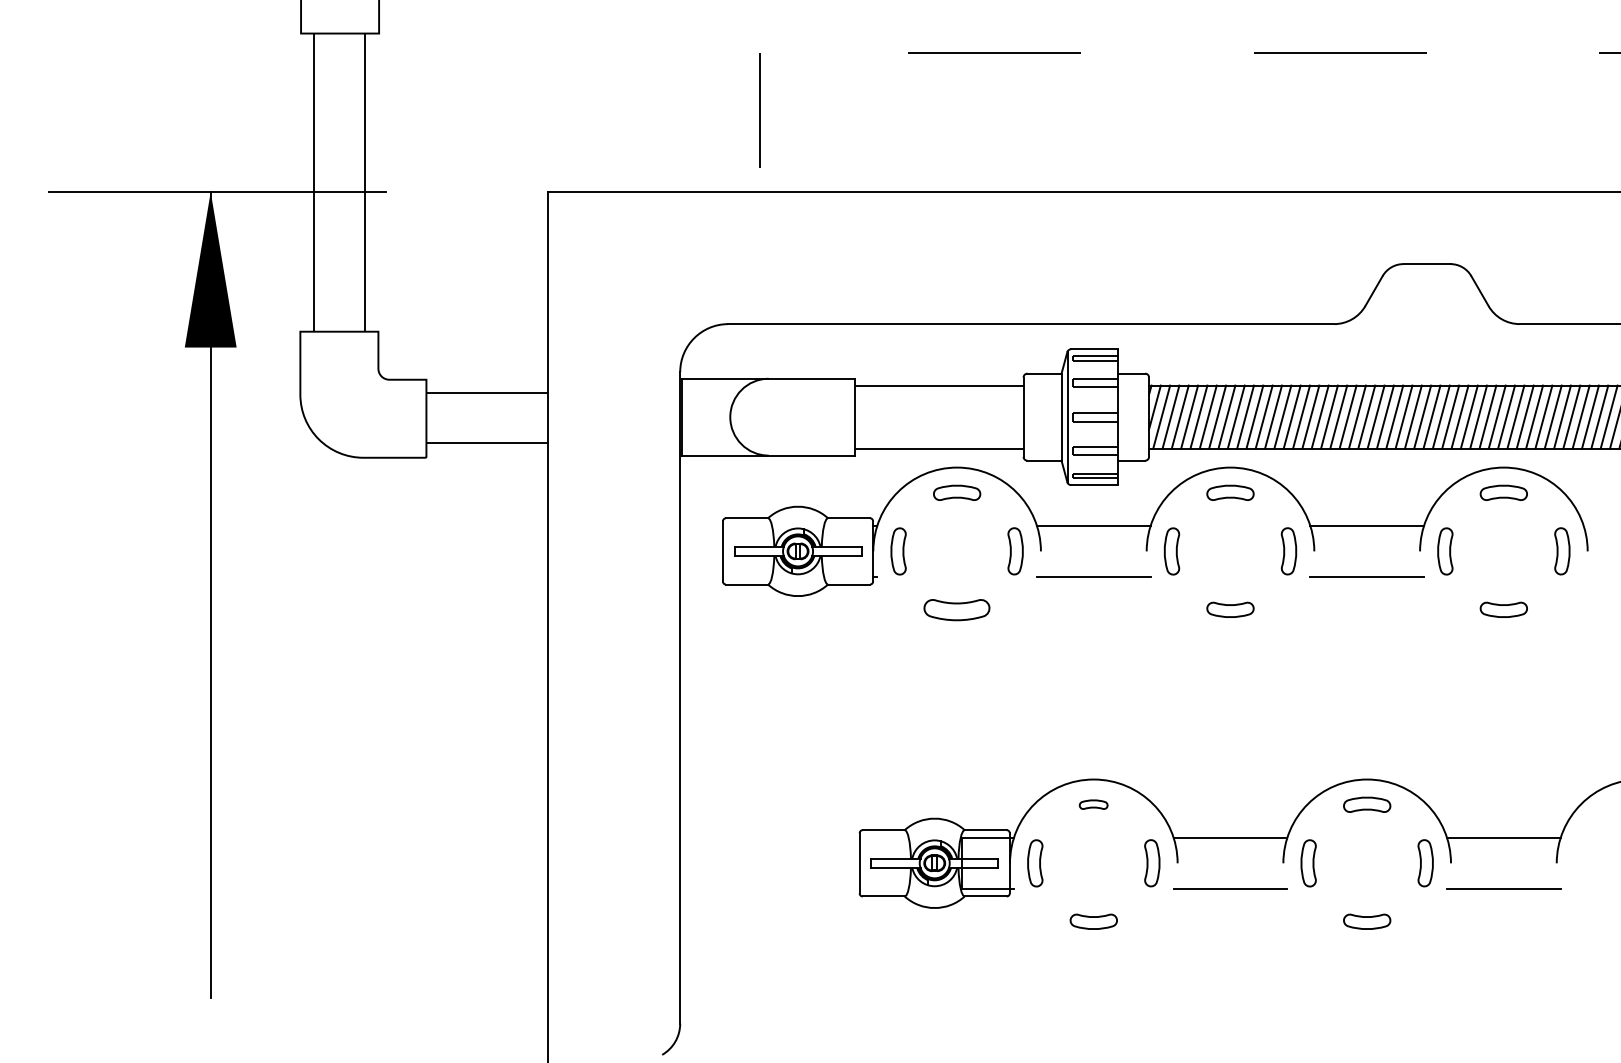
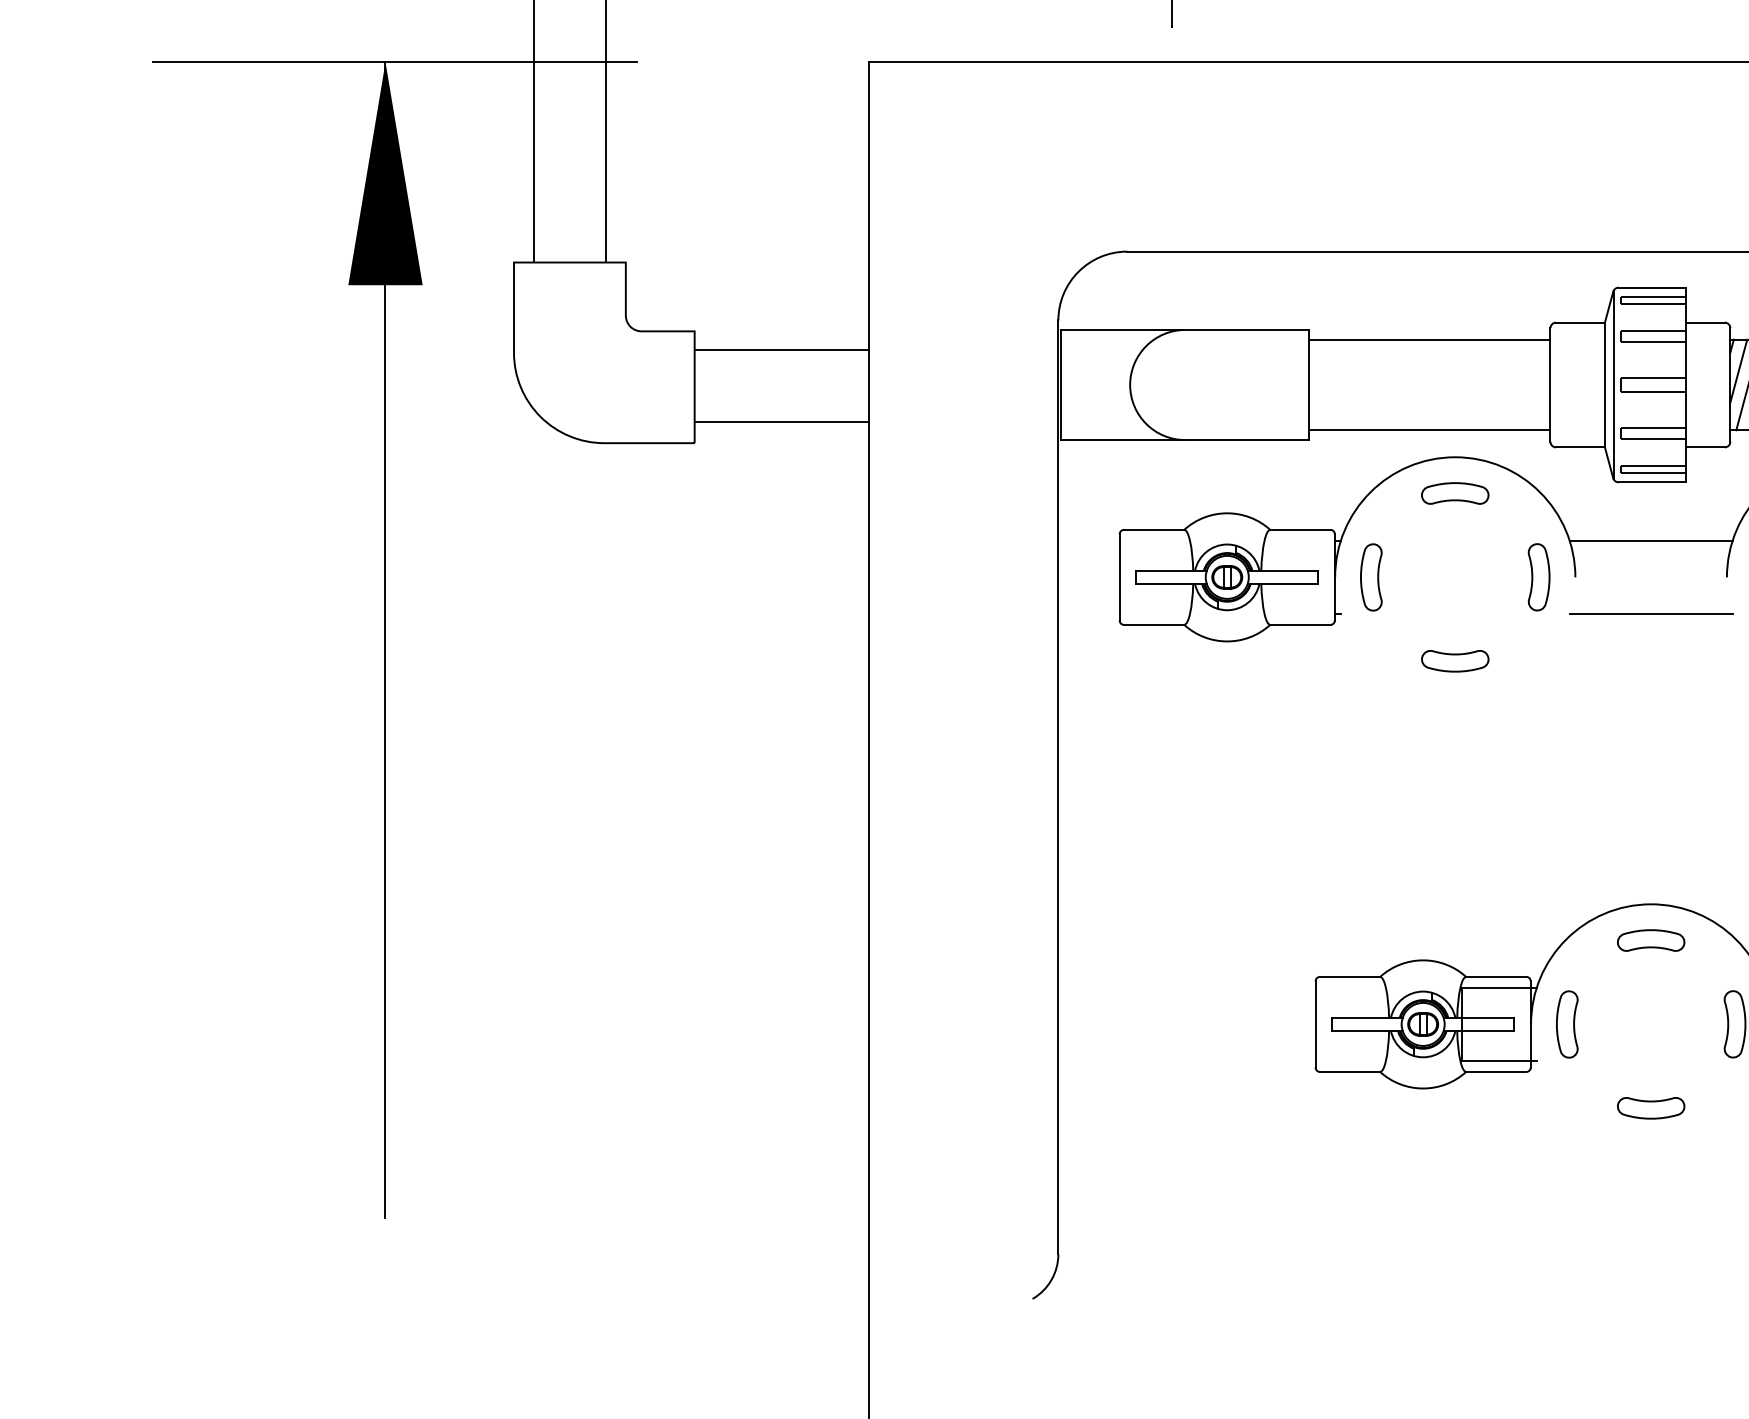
part: (957, 609) -> (1455, 660), size x0.71
part: (1093, 804) -> (1650, 940), size x1.67

